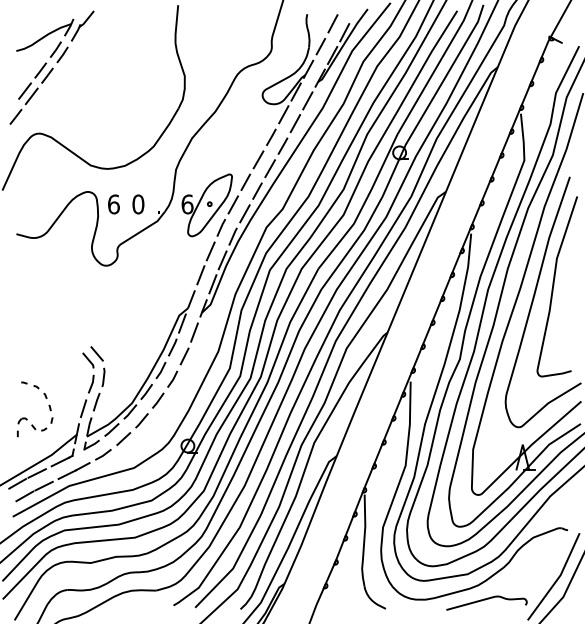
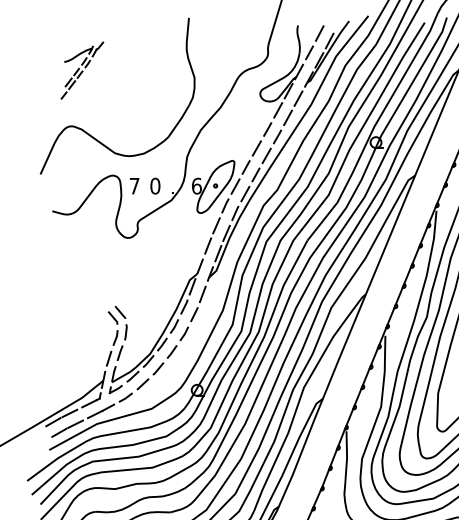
part: (51, 67) -> (81, 70), size x0.6
text: (113, 204) -> (134, 186), 6 -> 7
part: (27, 418) -> (61, 367), removed

